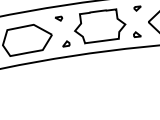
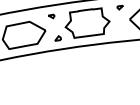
part: (137, 34) -> (120, 30), removed

